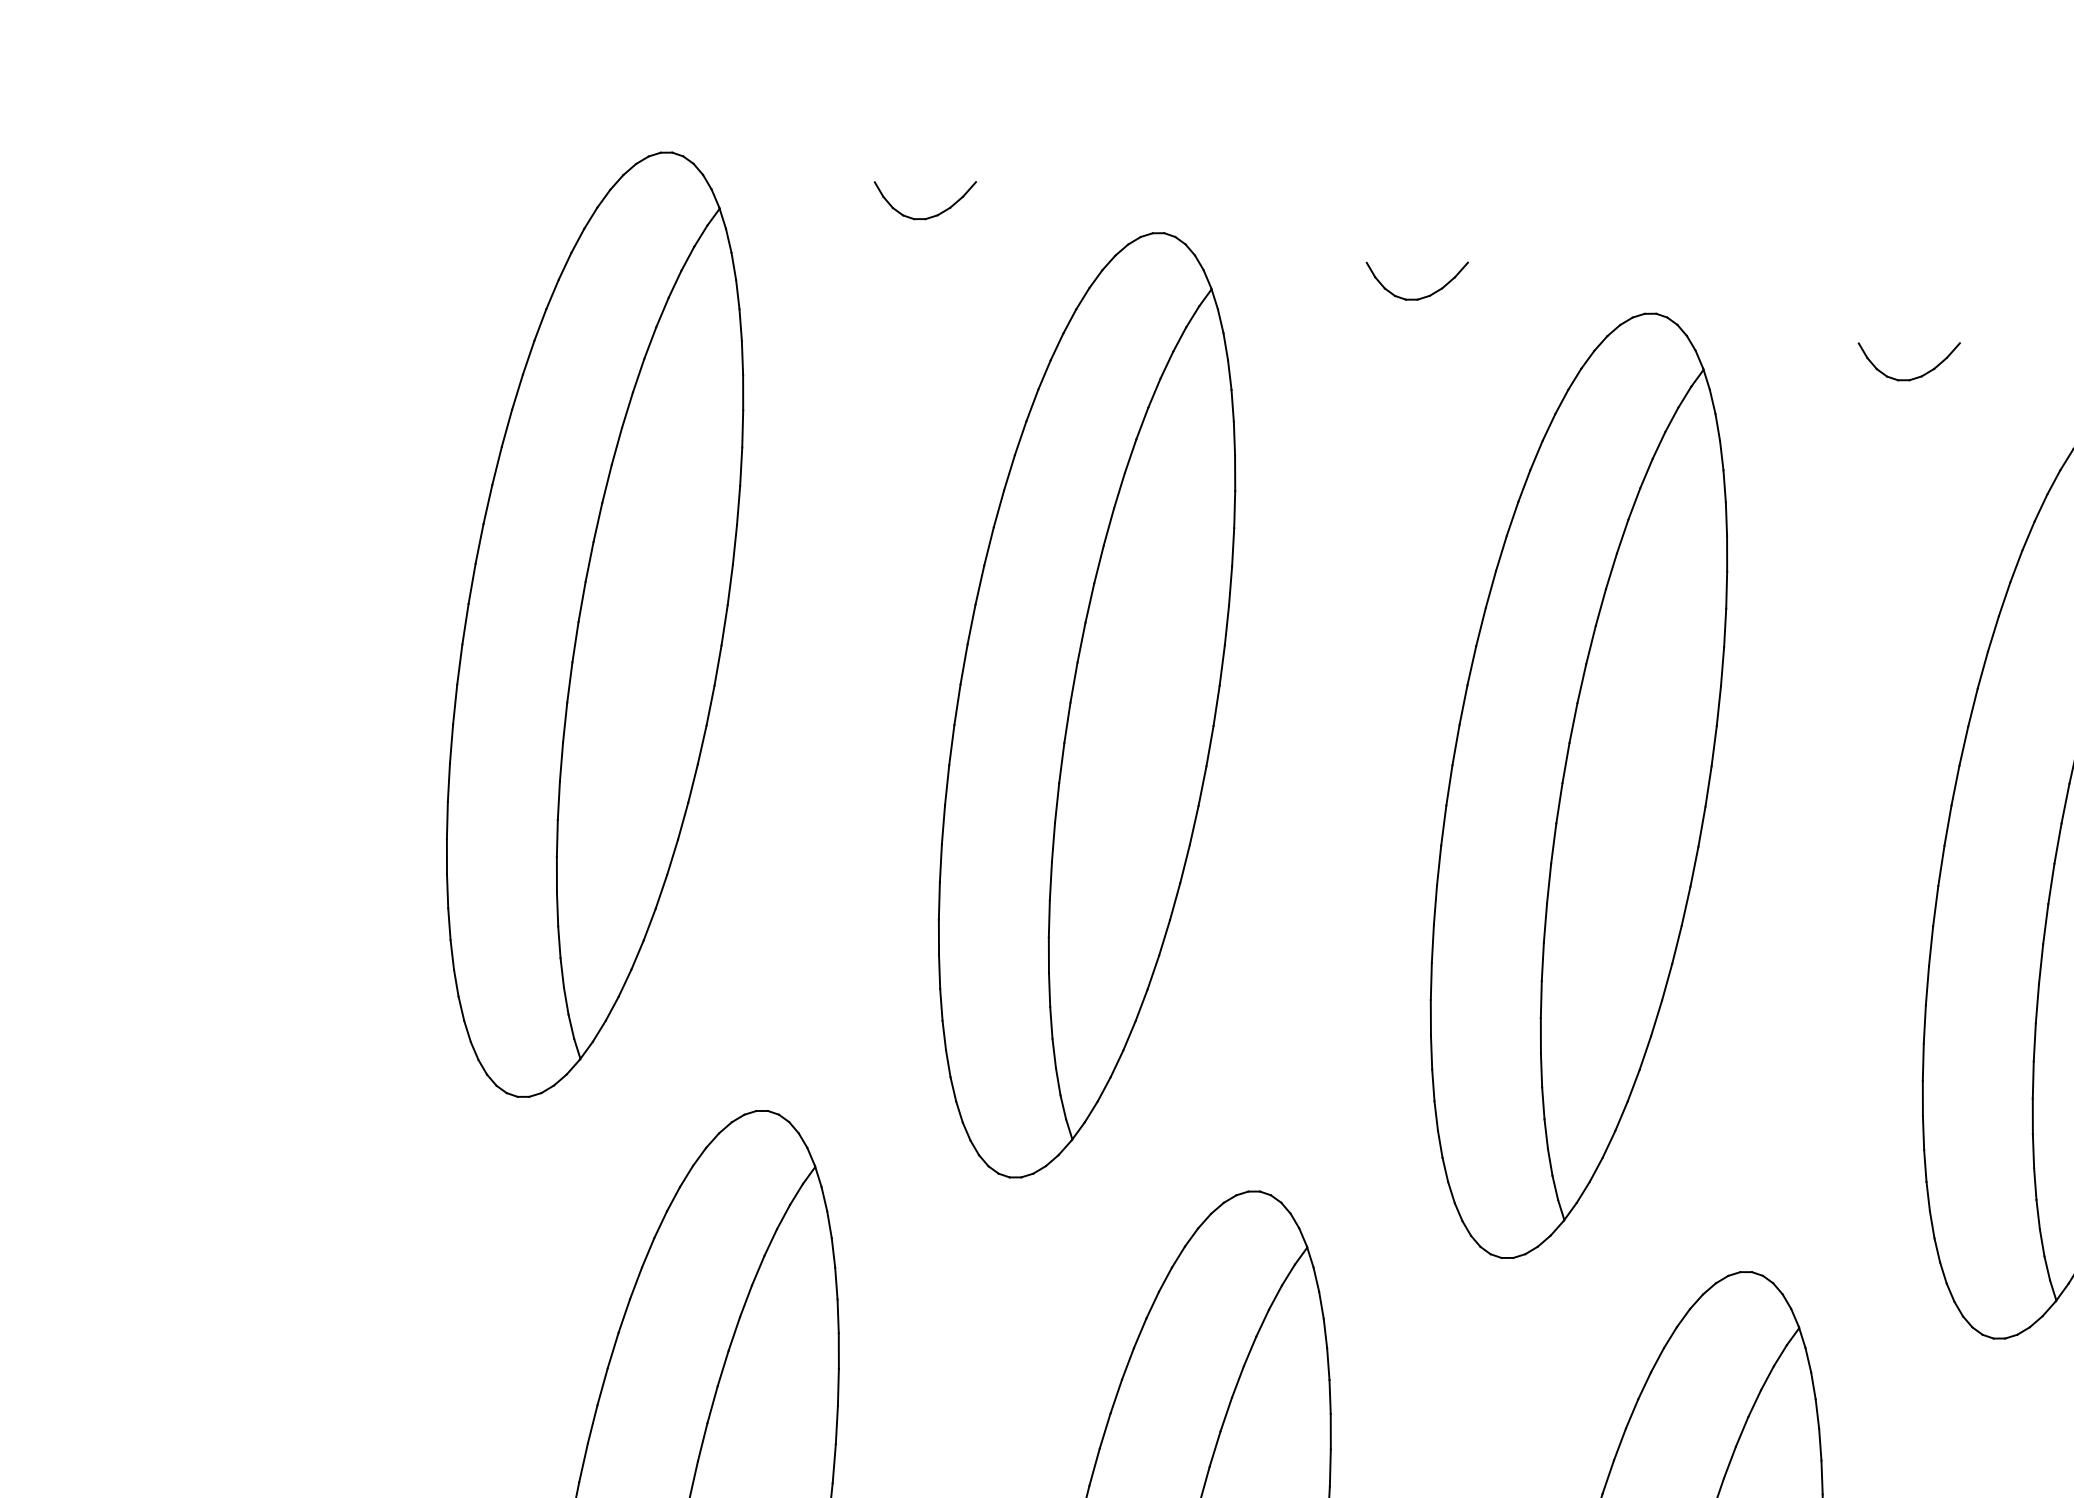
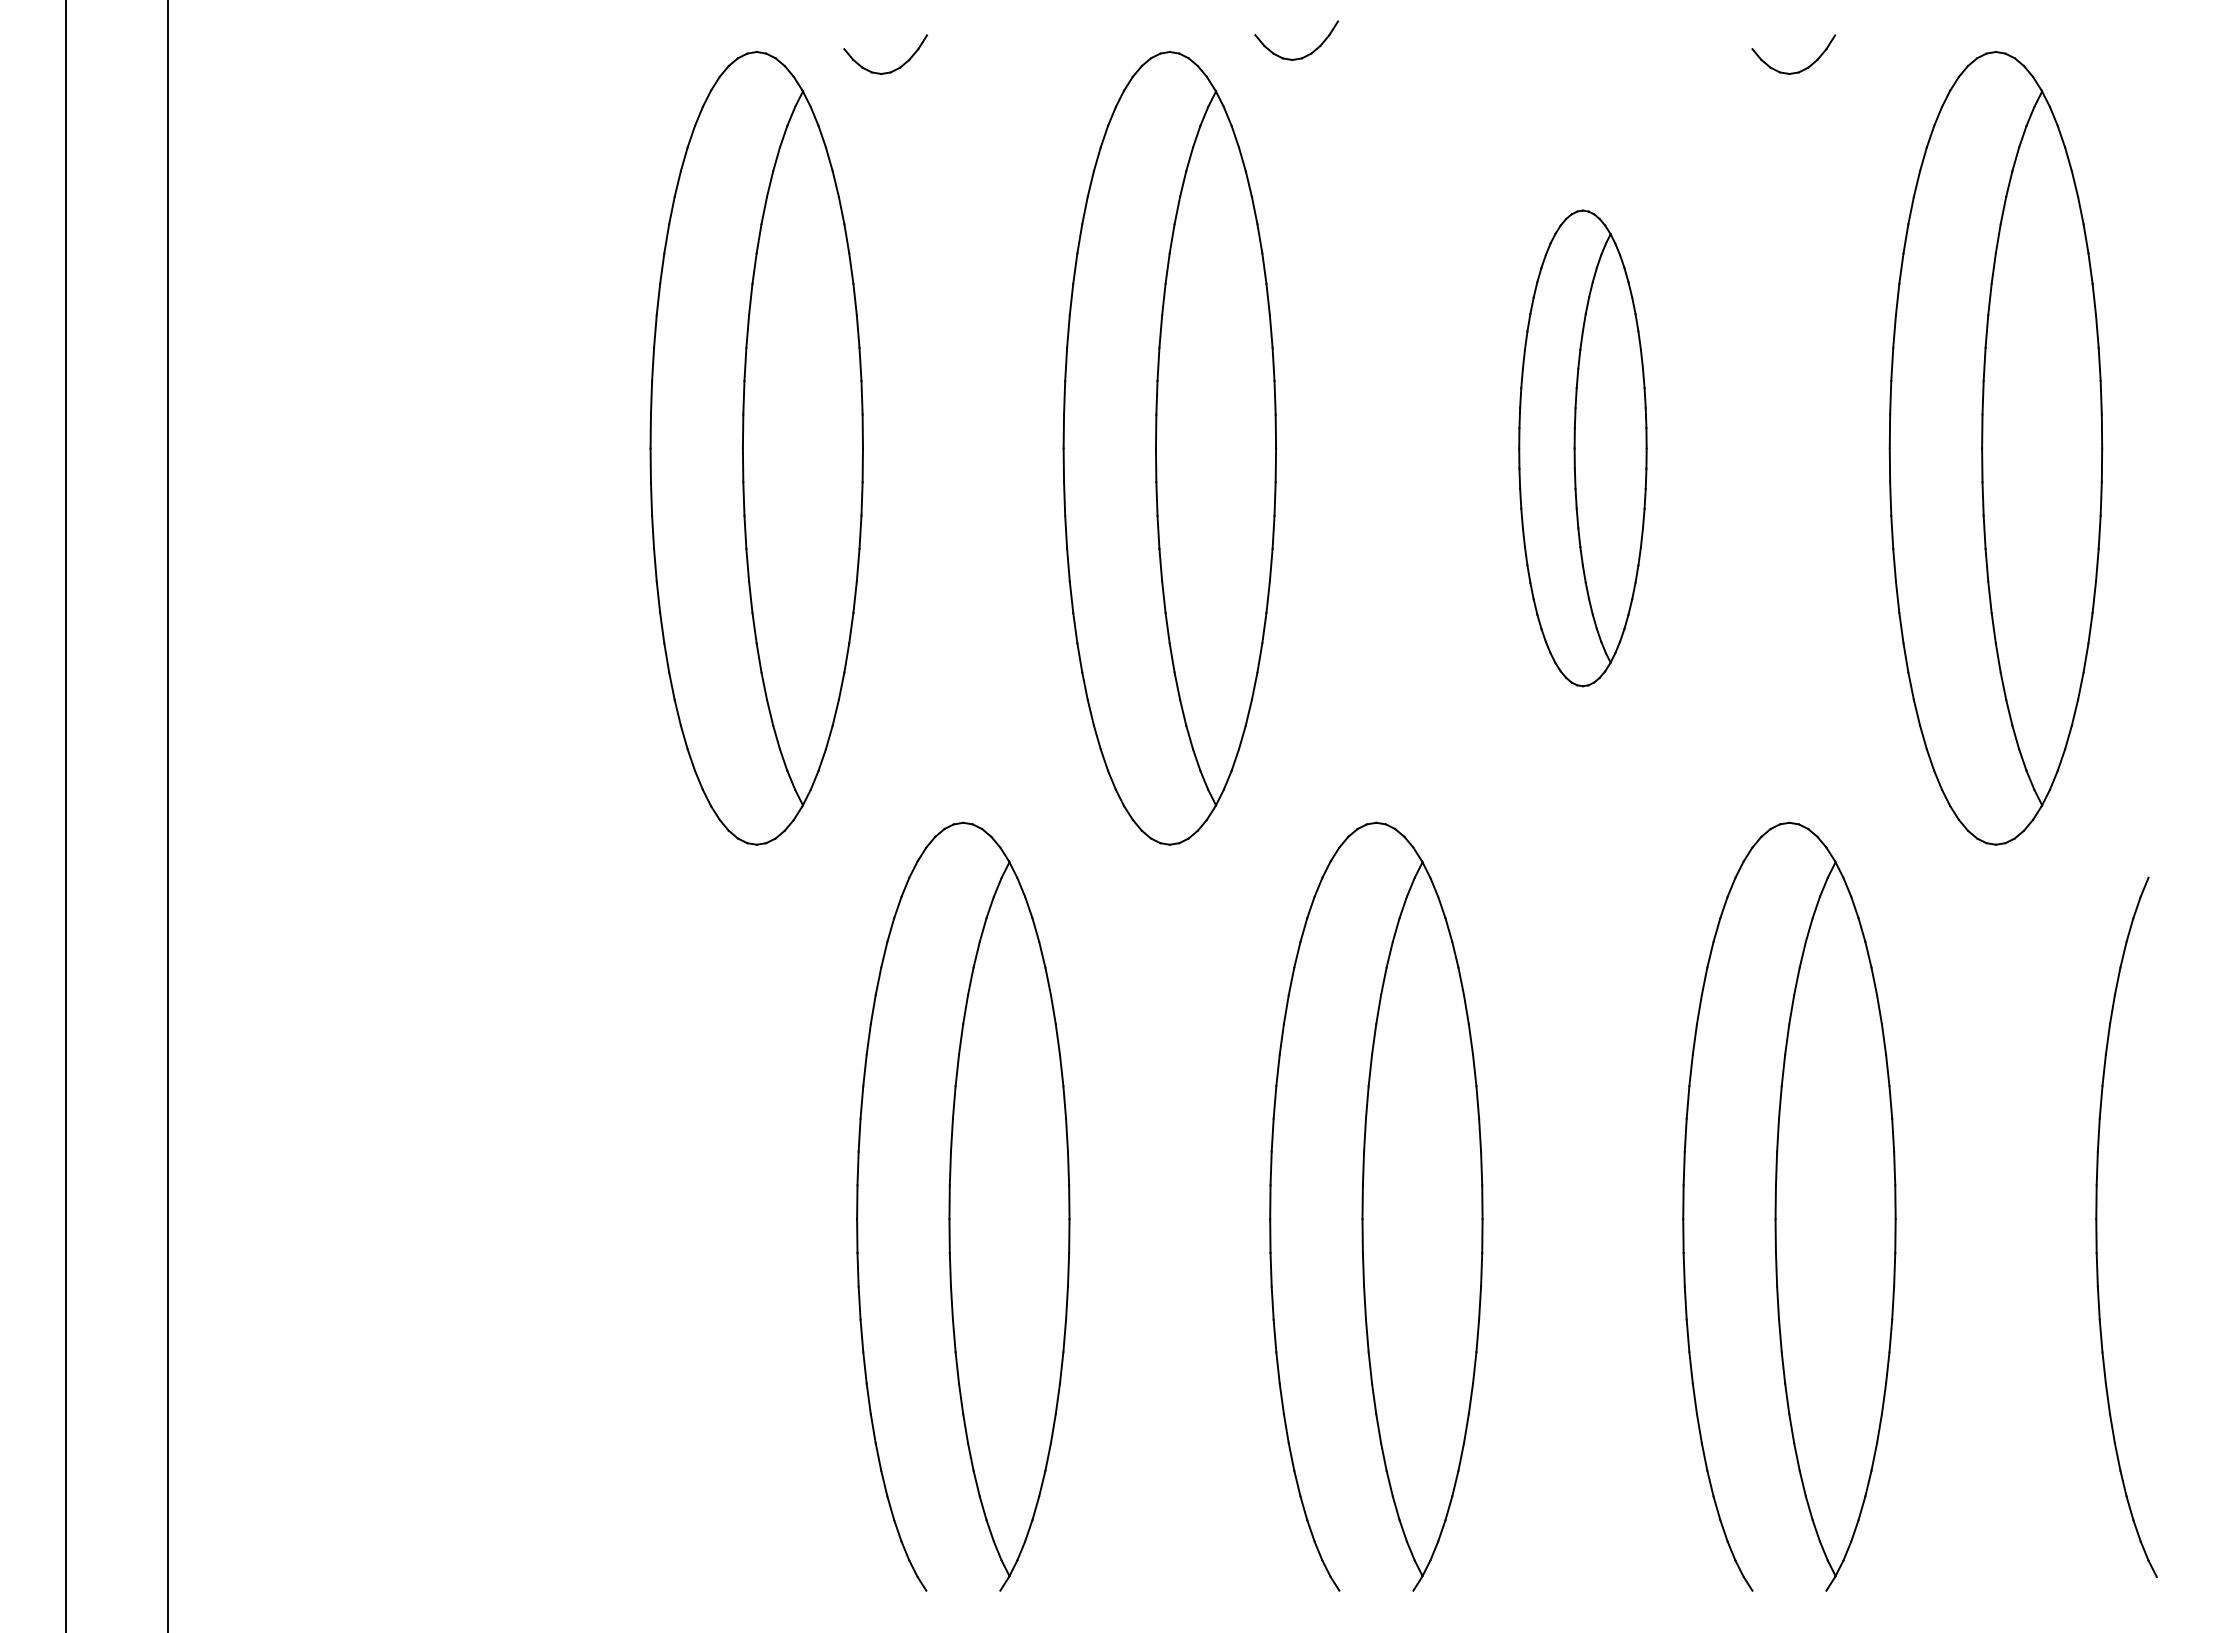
part: (923, 217) -> (888, 71), moved
part: (1415, 298) -> (1299, 57), moved
part: (1578, 785) -> (1582, 448), size x0.6

